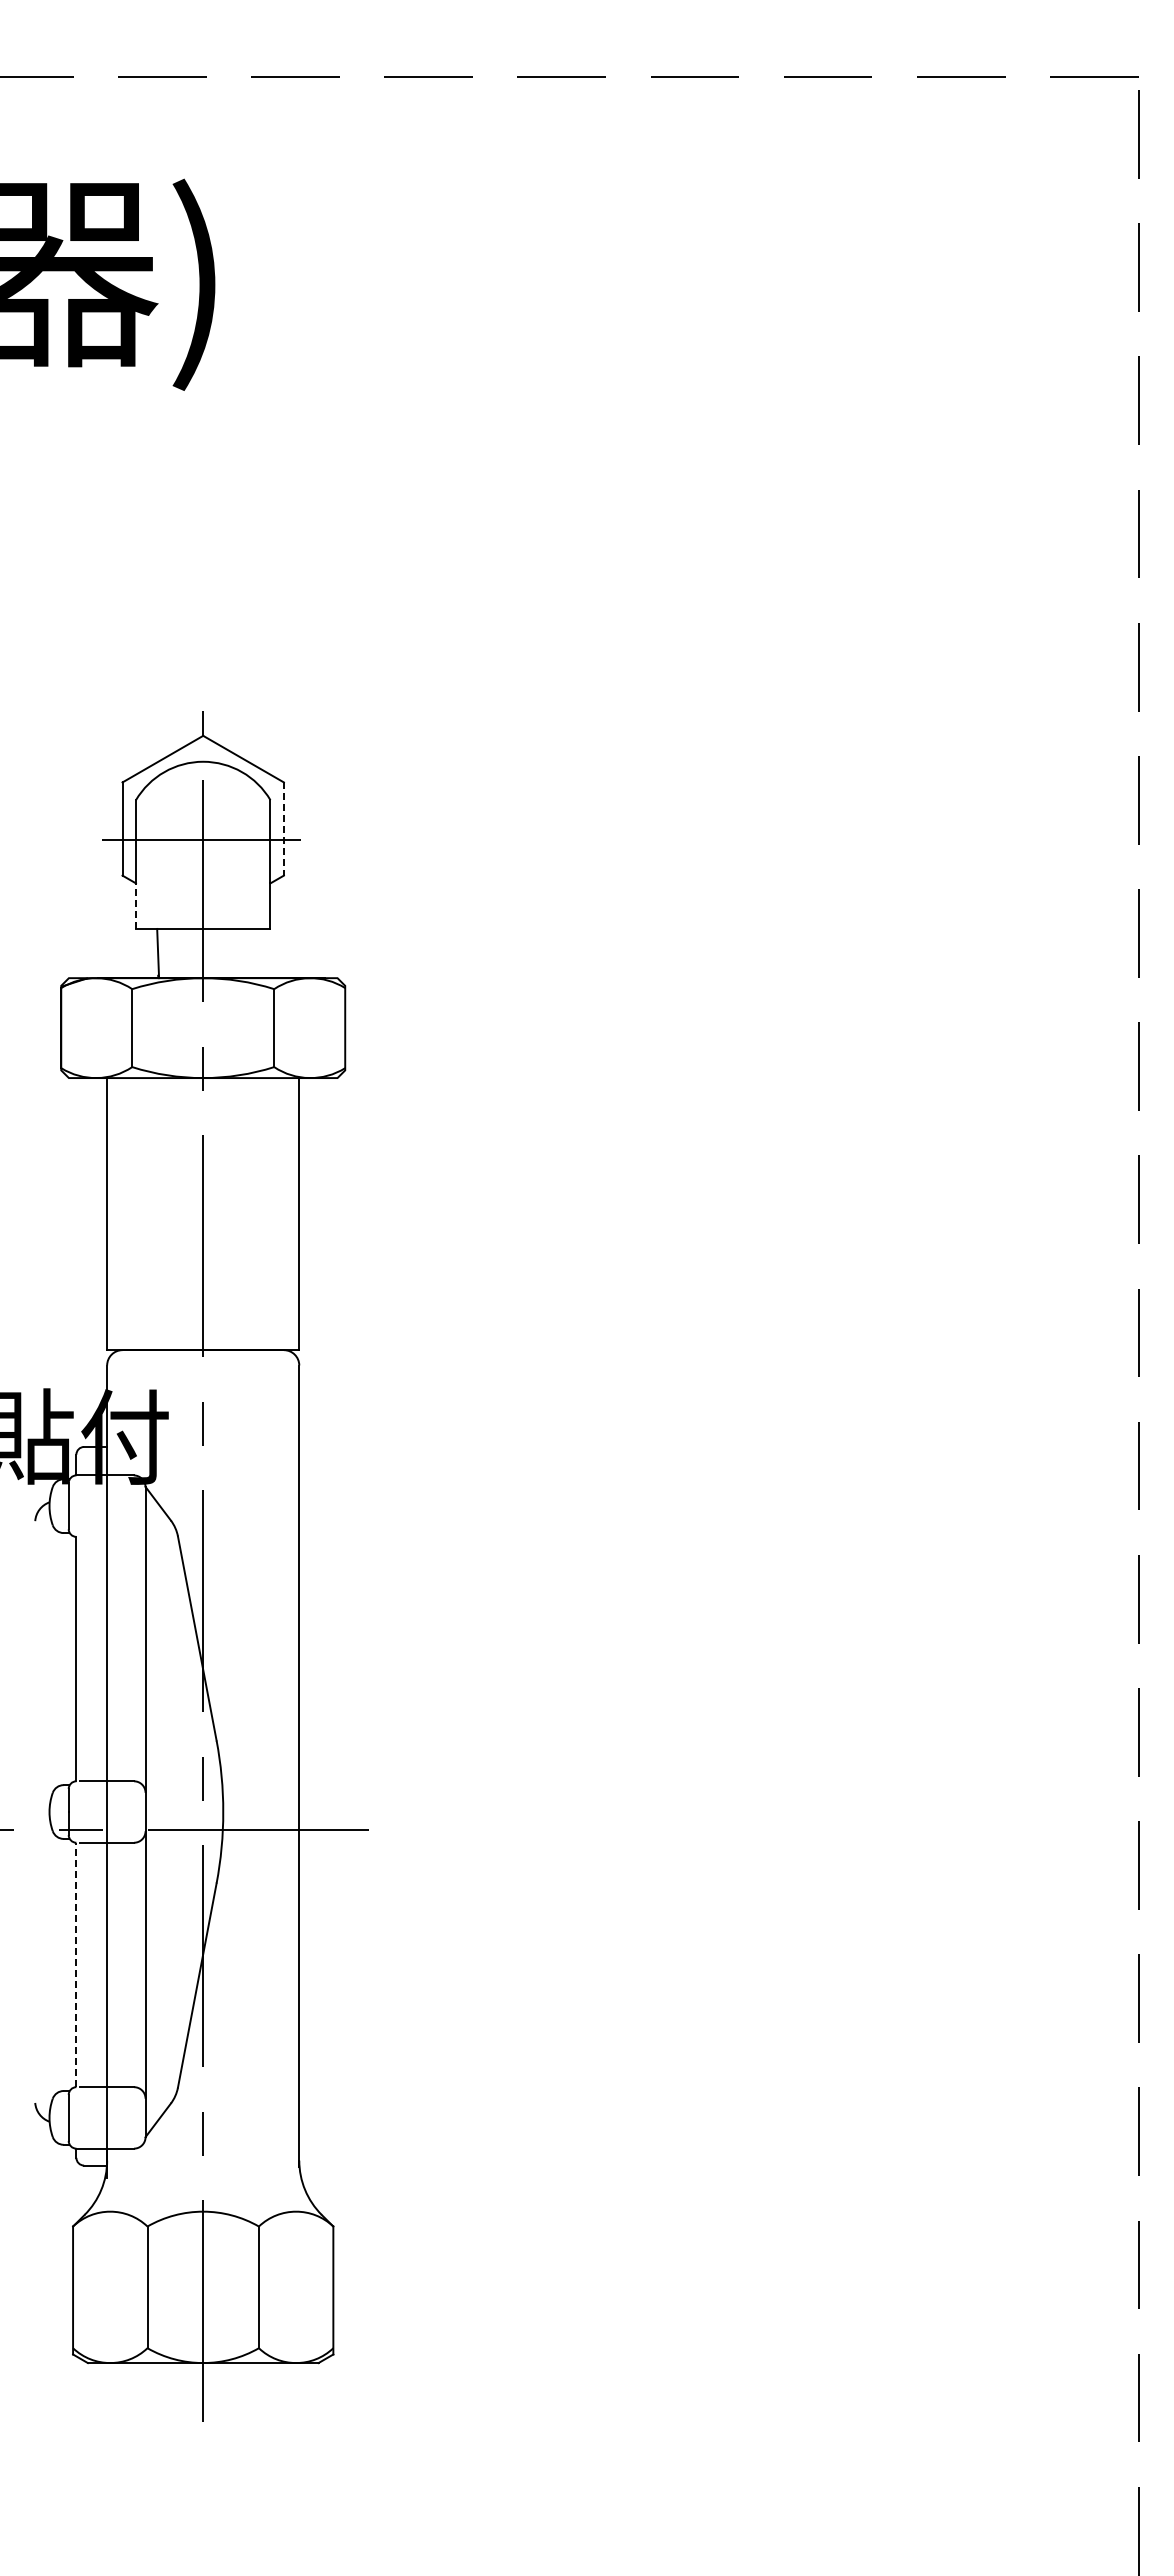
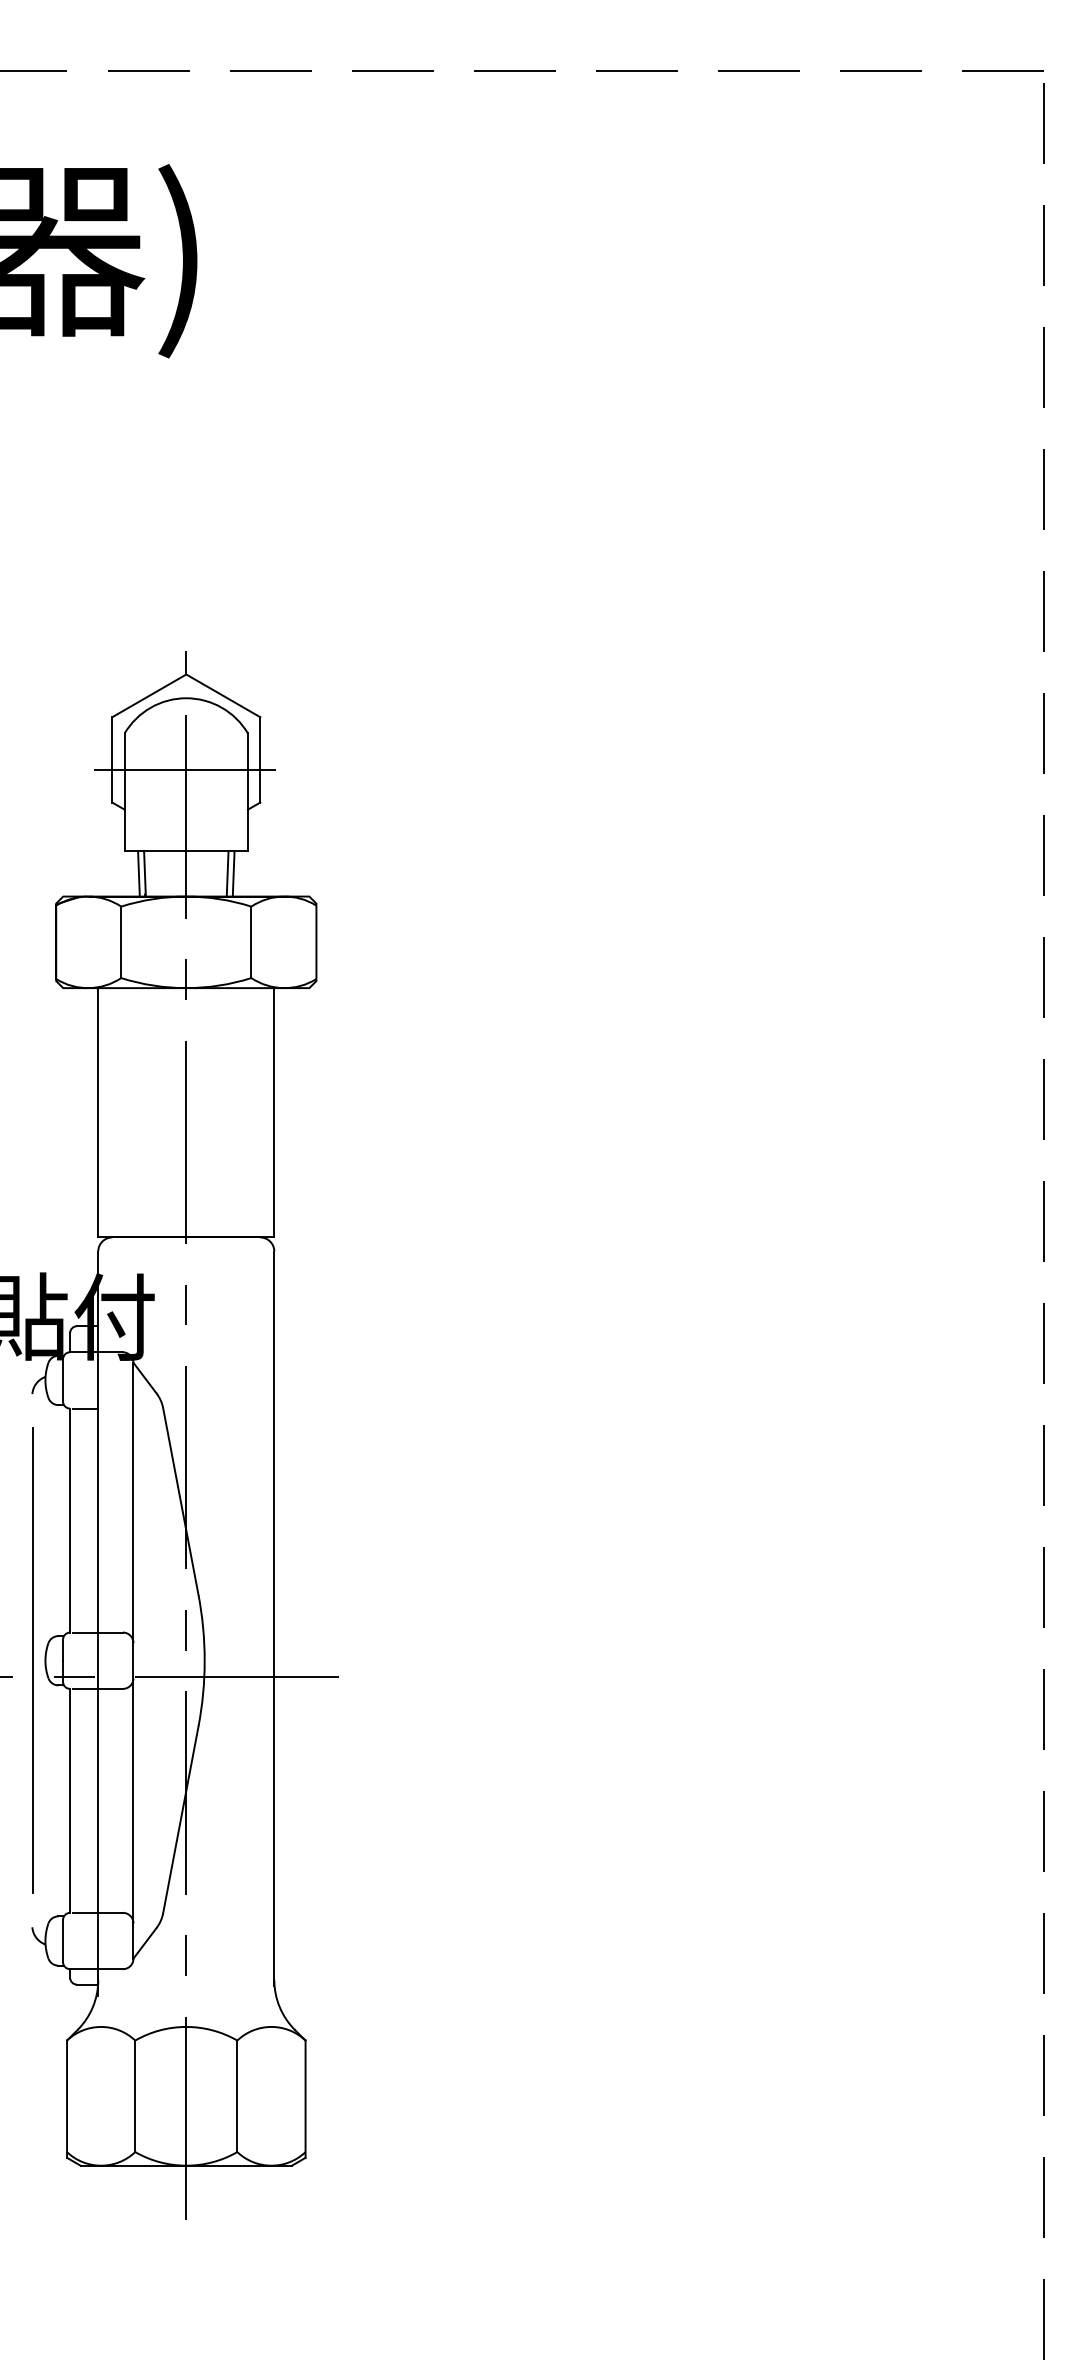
line: (283, 829) -> (259, 760), dashed -> solid
line: (135, 906) -> (124, 830), dashed -> solid
line: (151, 953) -> (138, 873), added
line: (248, 953) -> (227, 873), added
line: (254, 953) -> (233, 873), added
line: (93, 1536) -> (85, 1408), added
line: (35, 1811) -> (32, 1660), added
line: (76, 1964) -> (70, 1800), dashed -> solid

